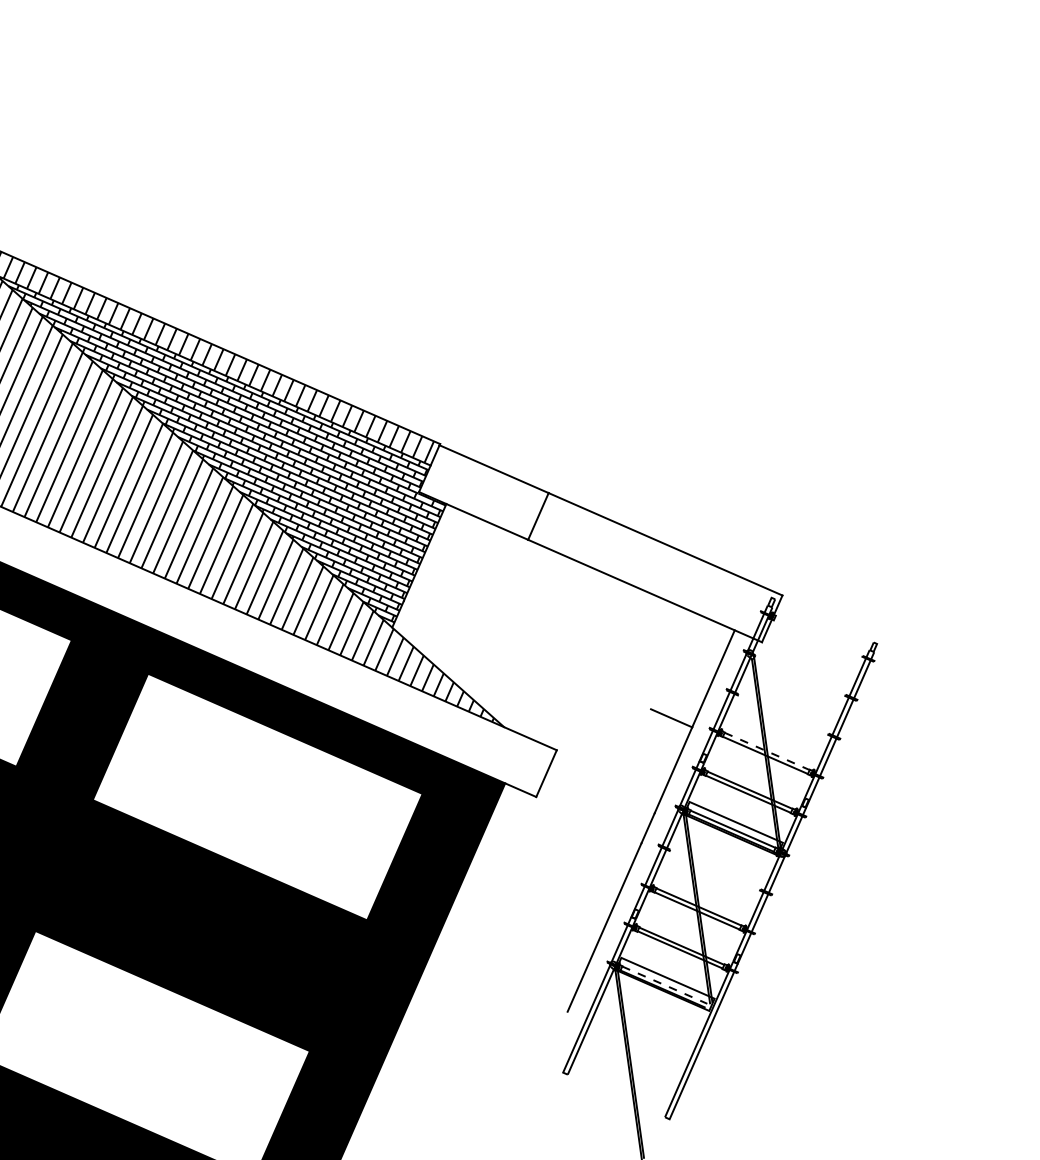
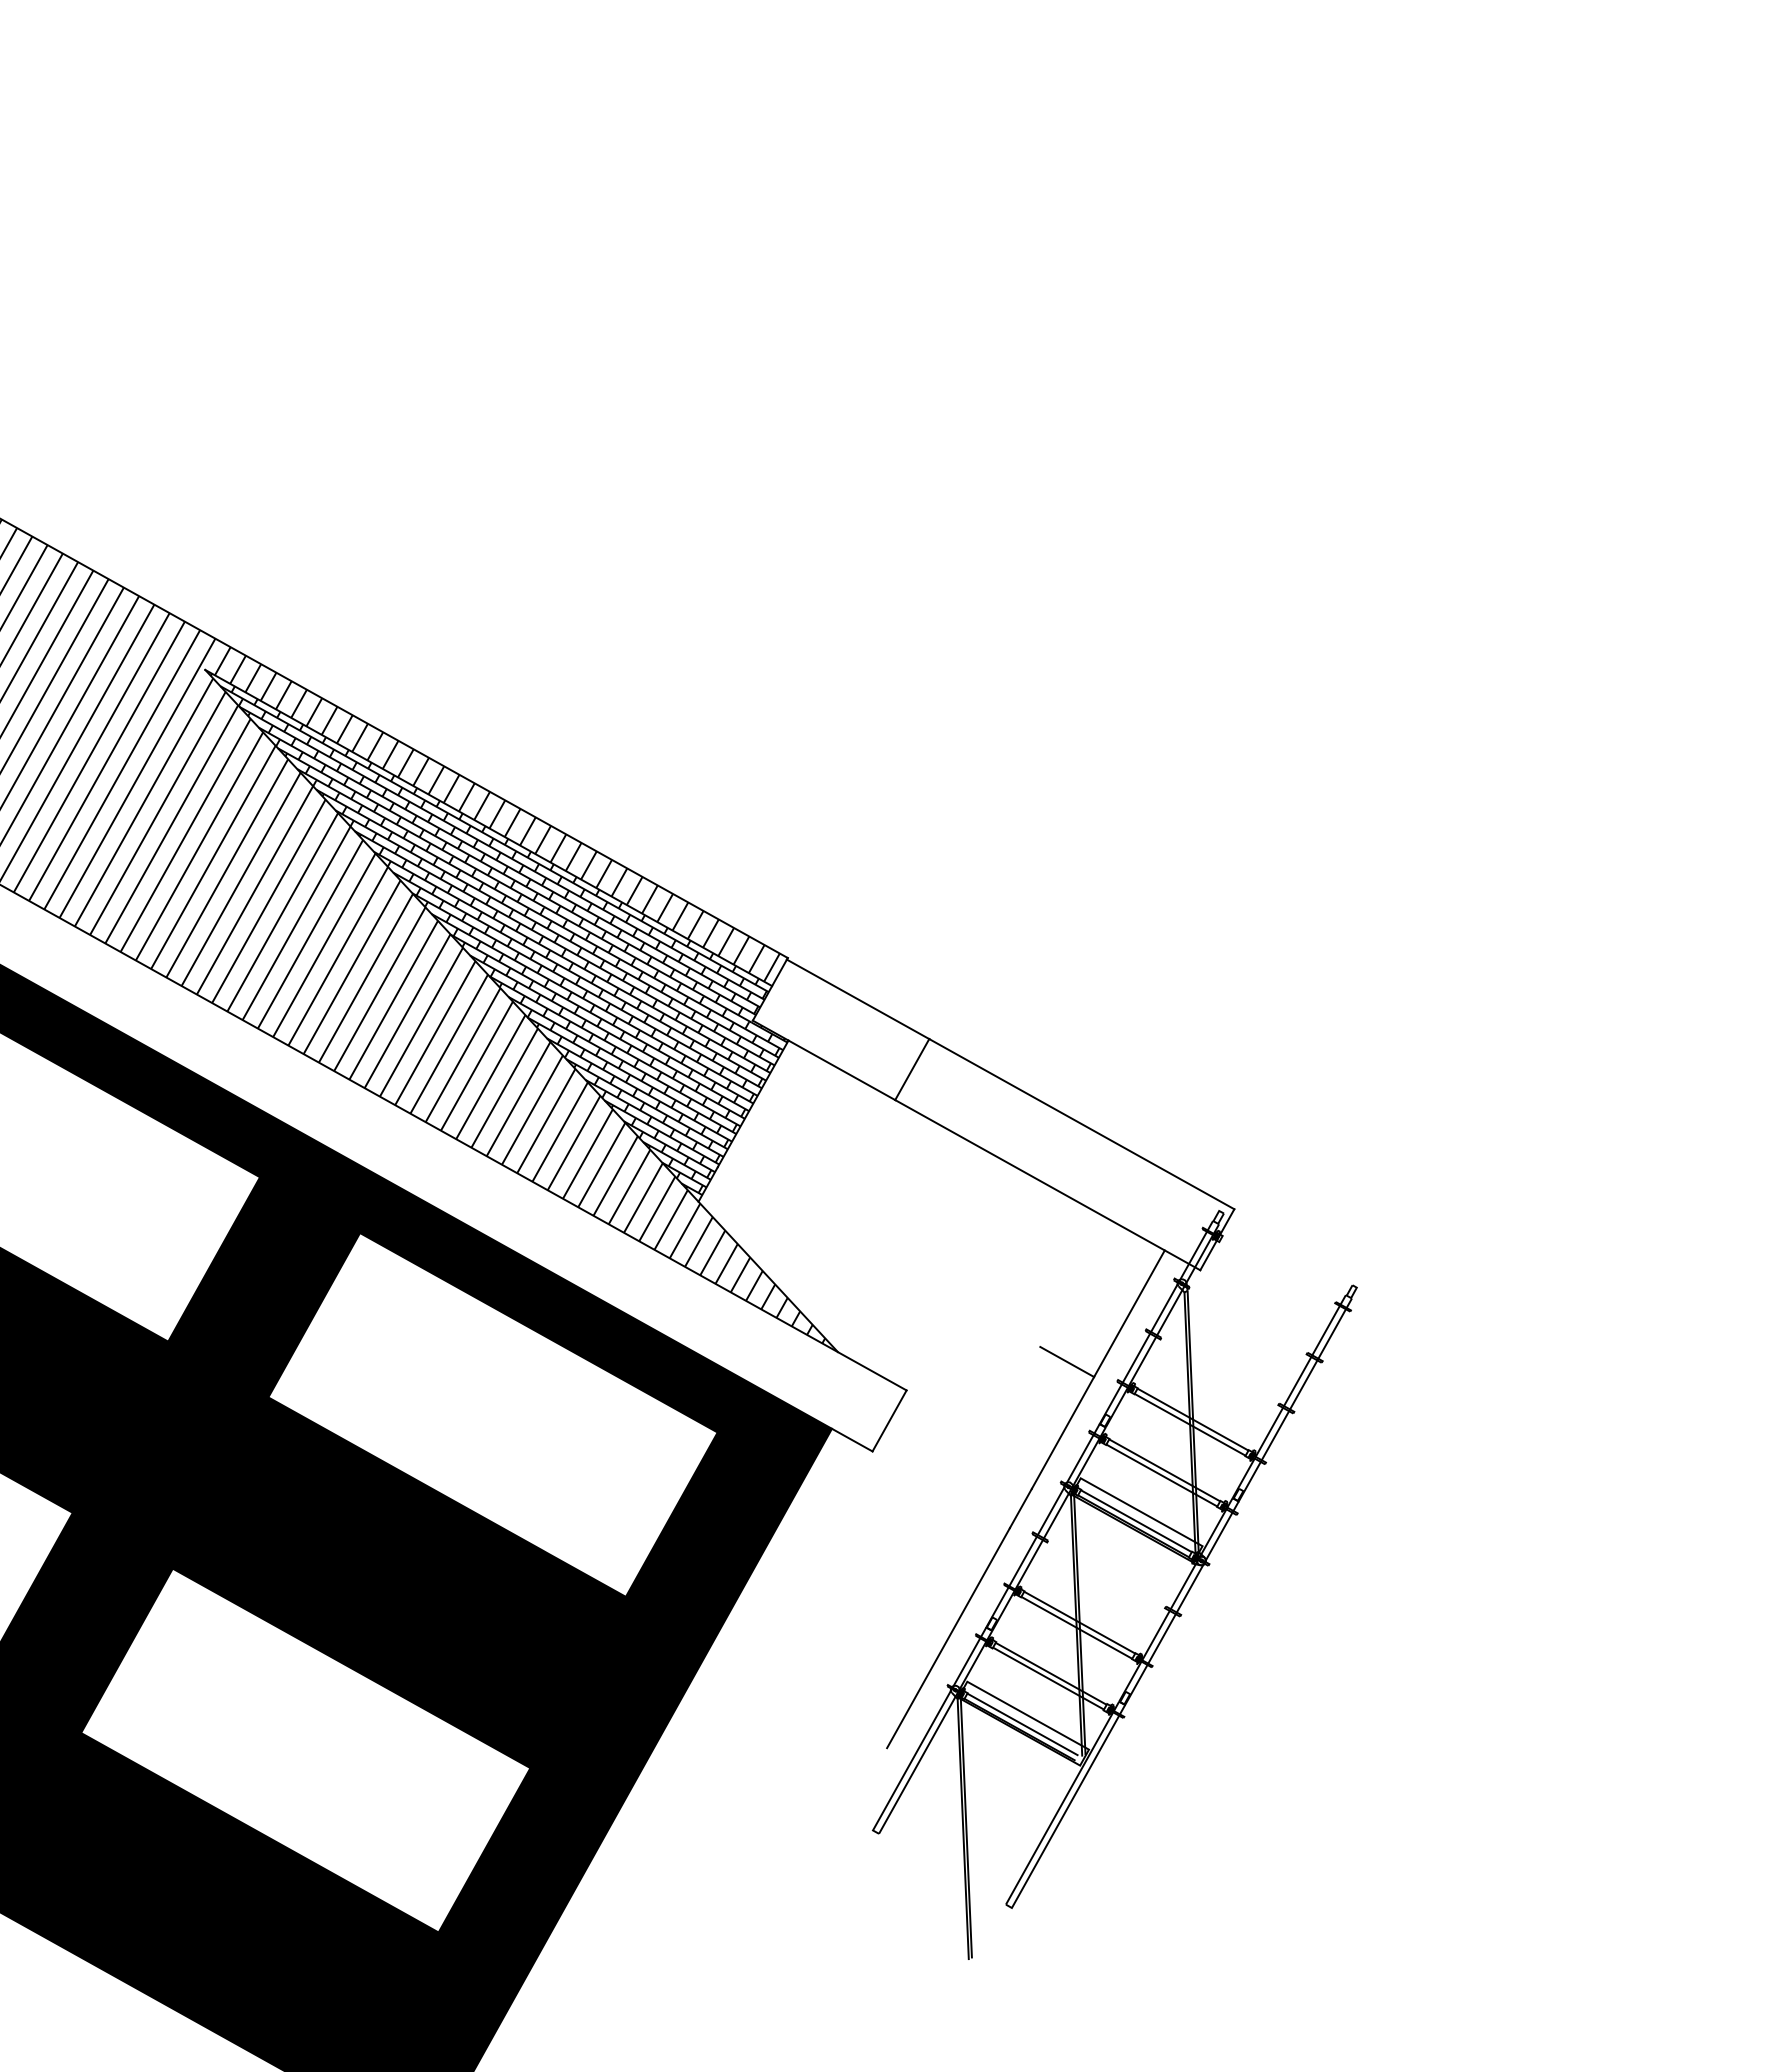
line: (767, 751) -> (1193, 1419), dashed -> solid
line: (664, 985) -> (1022, 1724), dashed -> solid

